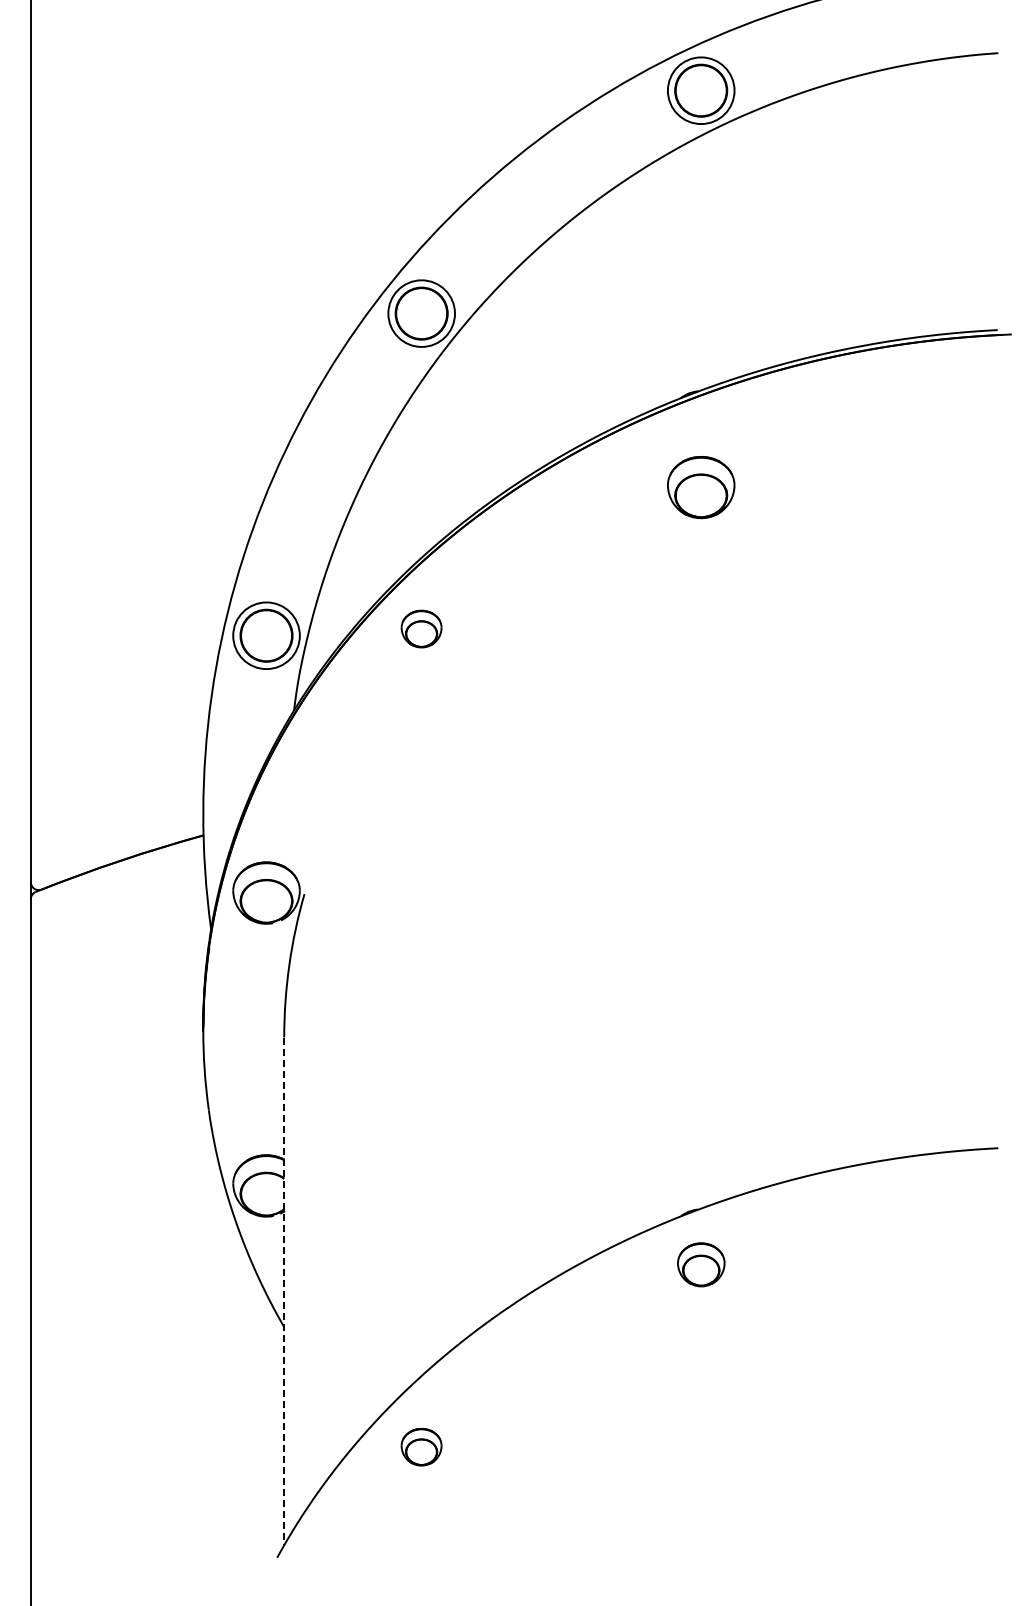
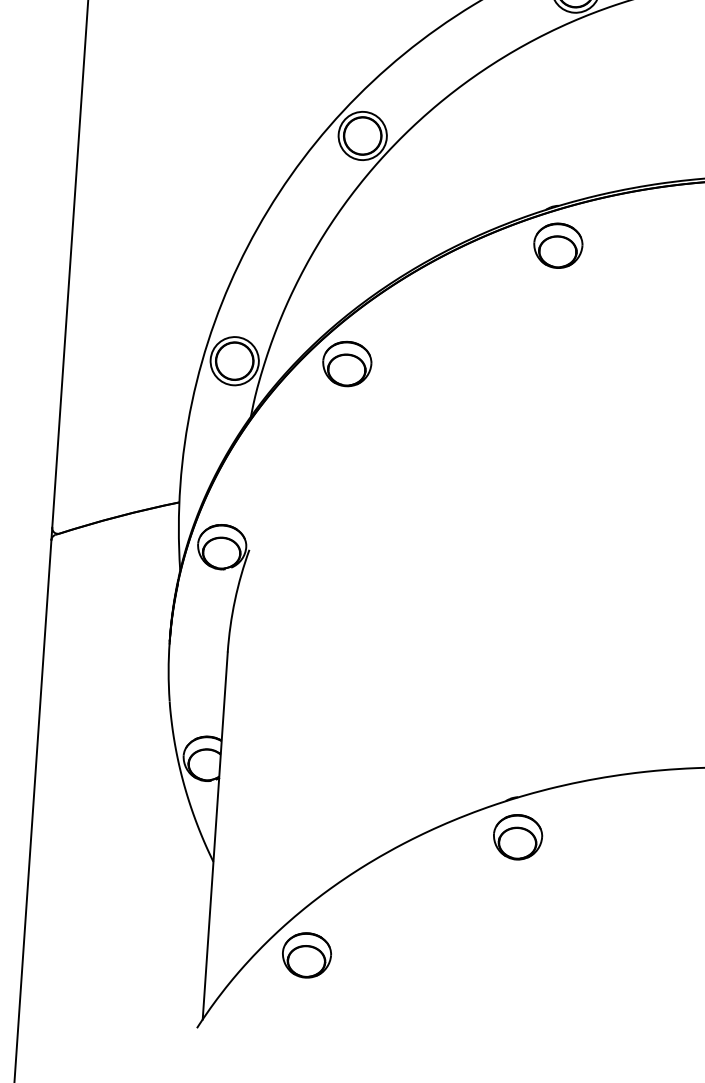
part: (701, 487) -> (558, 245), moved
part: (421, 628) -> (347, 363), size x1.67
part: (701, 1264) -> (518, 837), size x1.43
line: (284, 1291) -> (215, 836), dashed -> solid
part: (421, 1446) -> (306, 954), size x1.67

